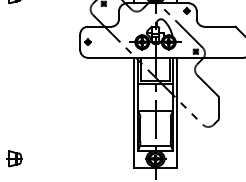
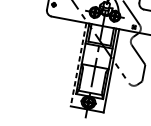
line: (133, 113) -> (78, 65), solid -> dashed

